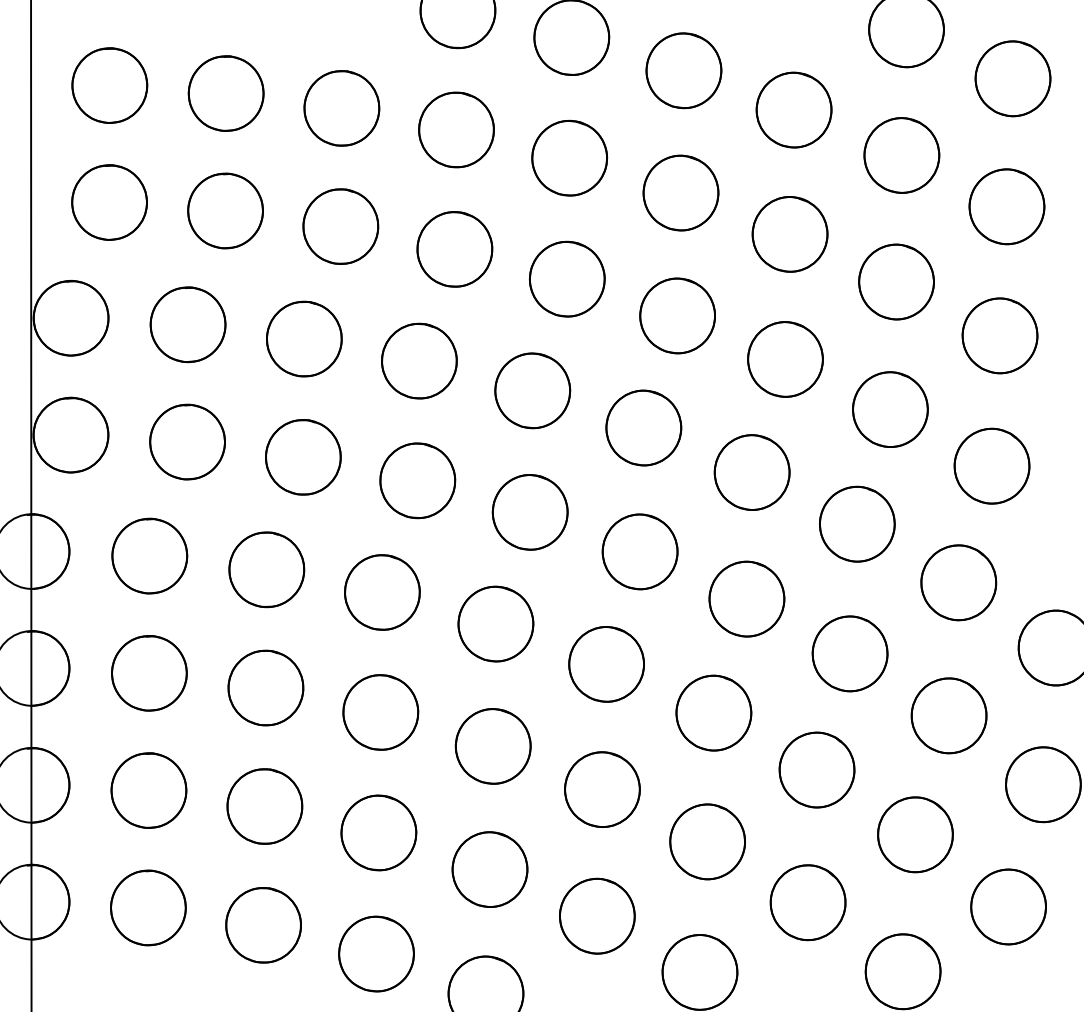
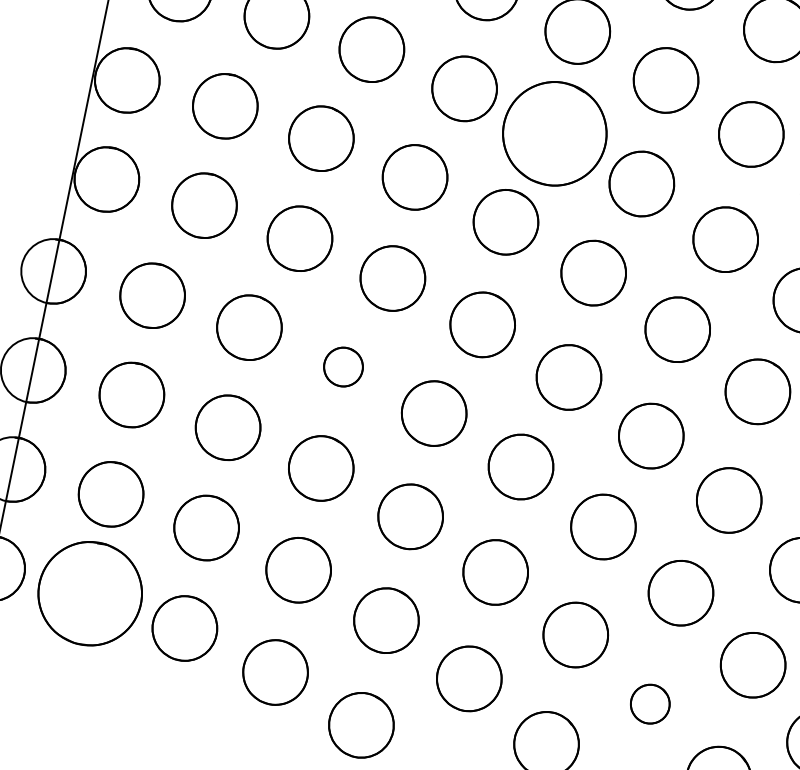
part: (566, 278) -> (554, 132), size x1.6
circle: (382, 592) -> (343, 367), size x0.6
part: (807, 902) -> (649, 703), size x0.6
part: (148, 907) -> (90, 593), size x1.6

